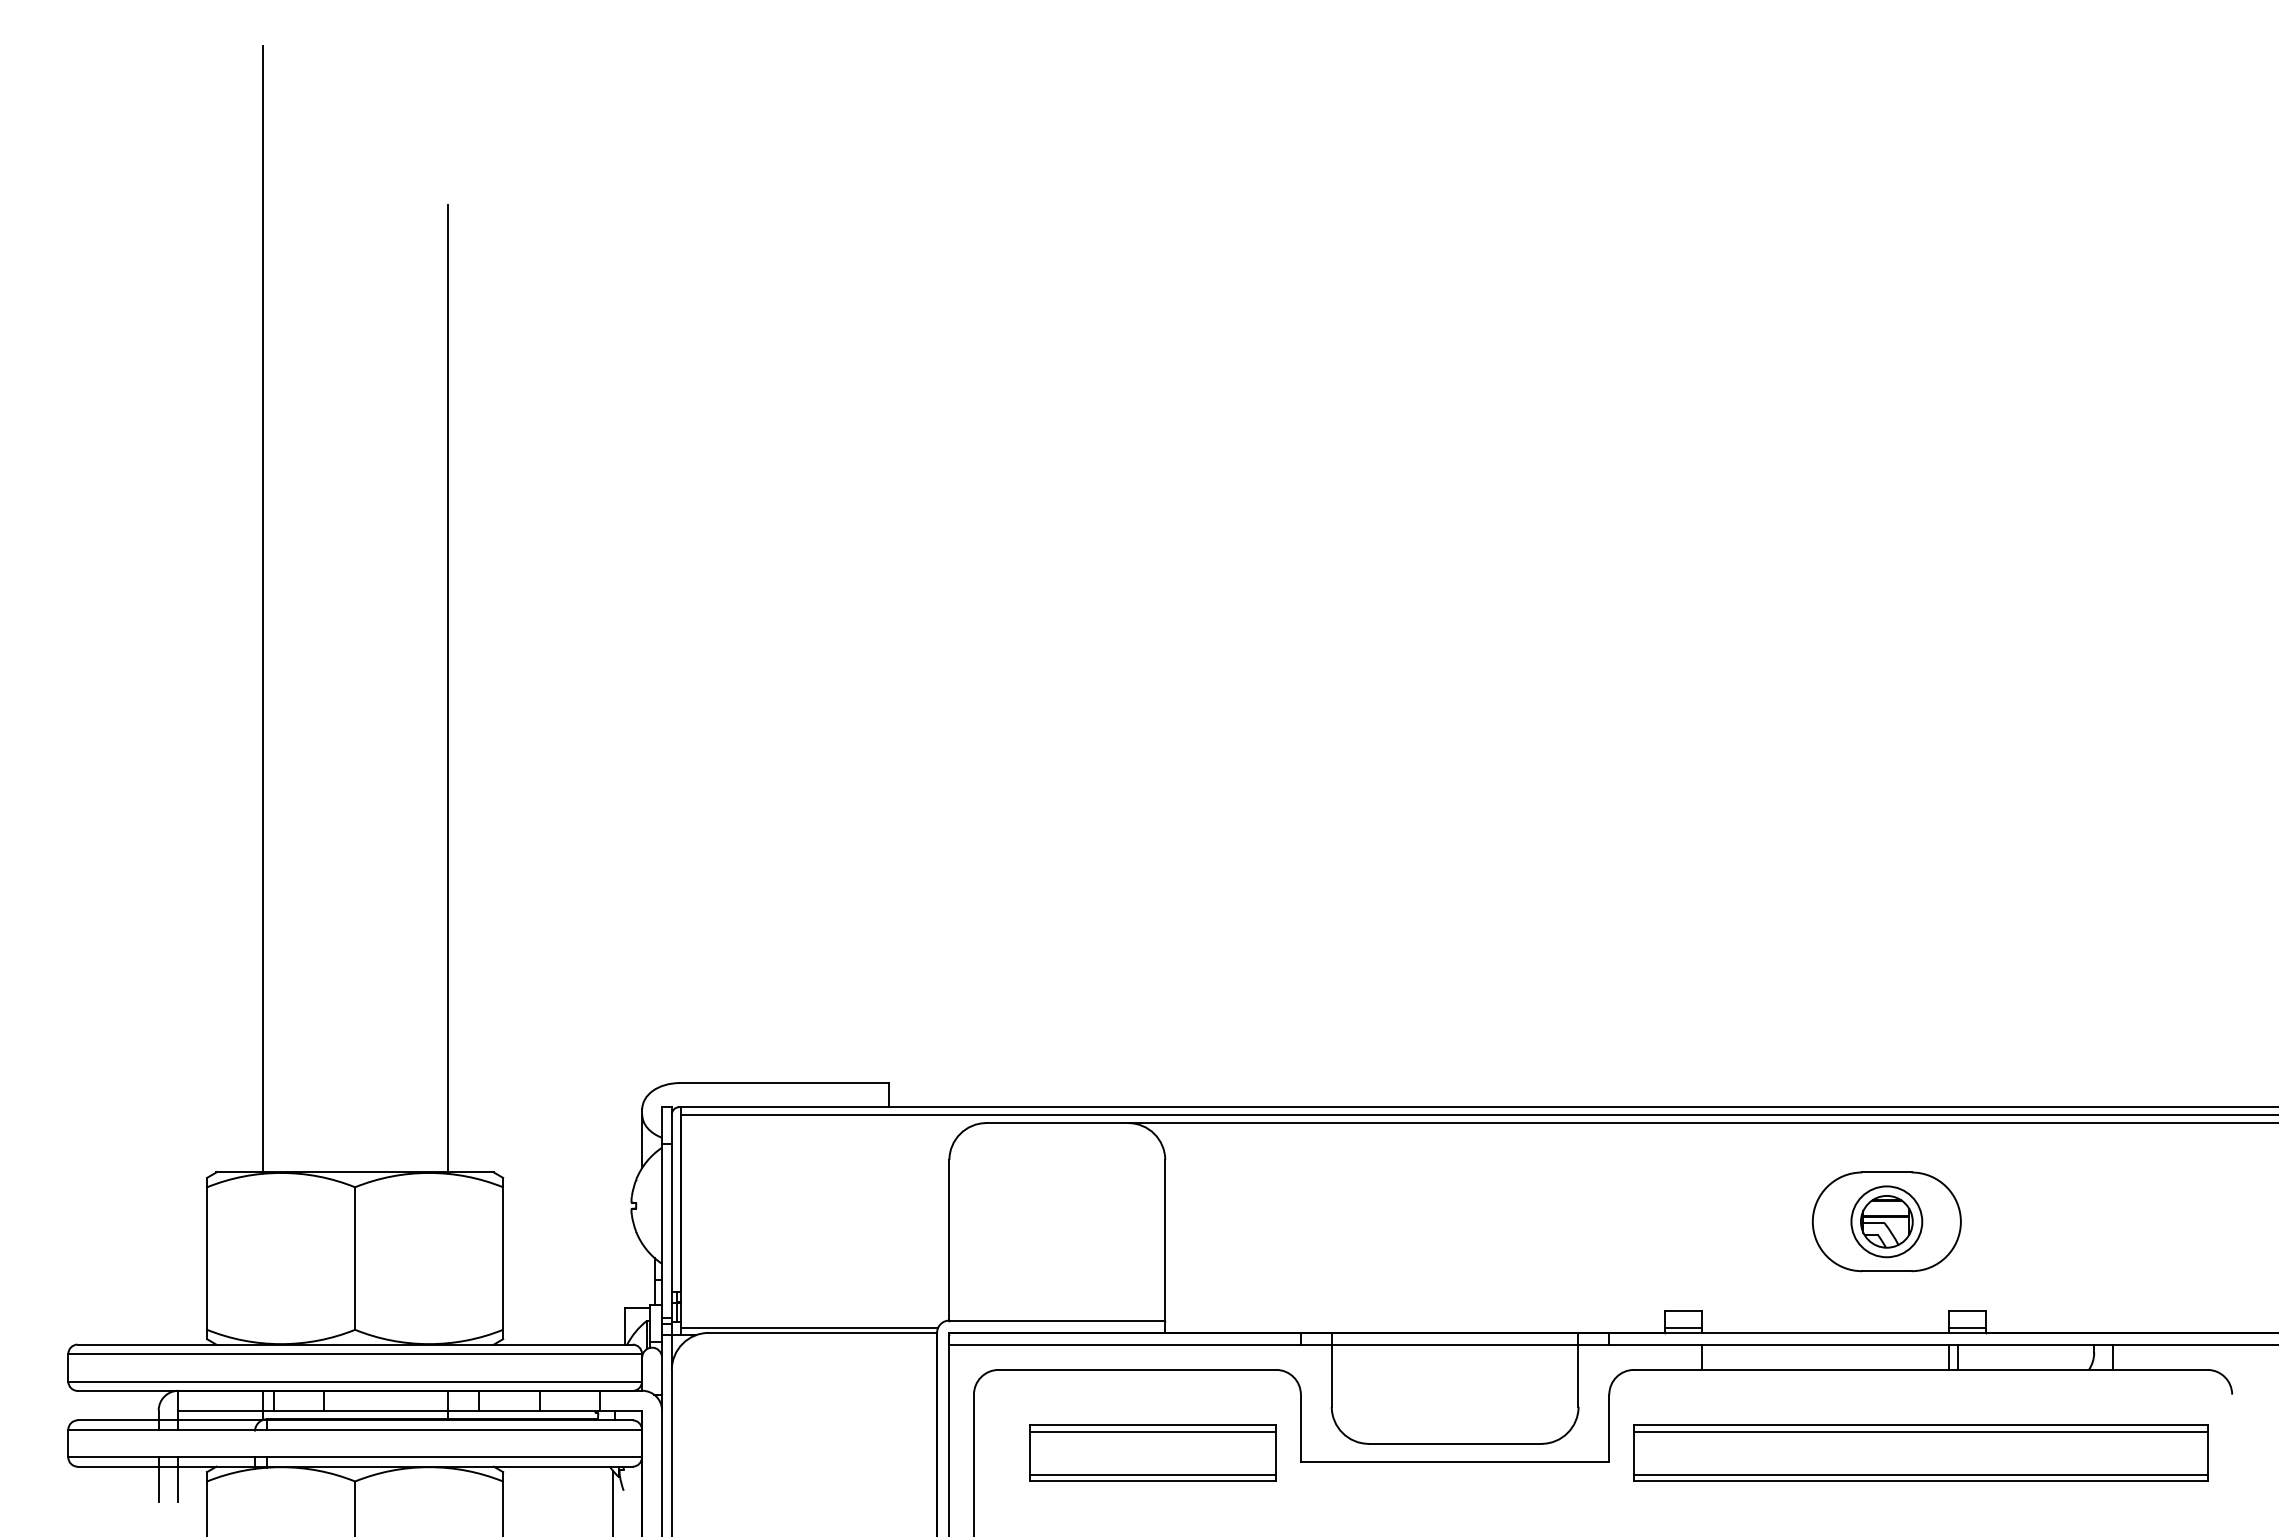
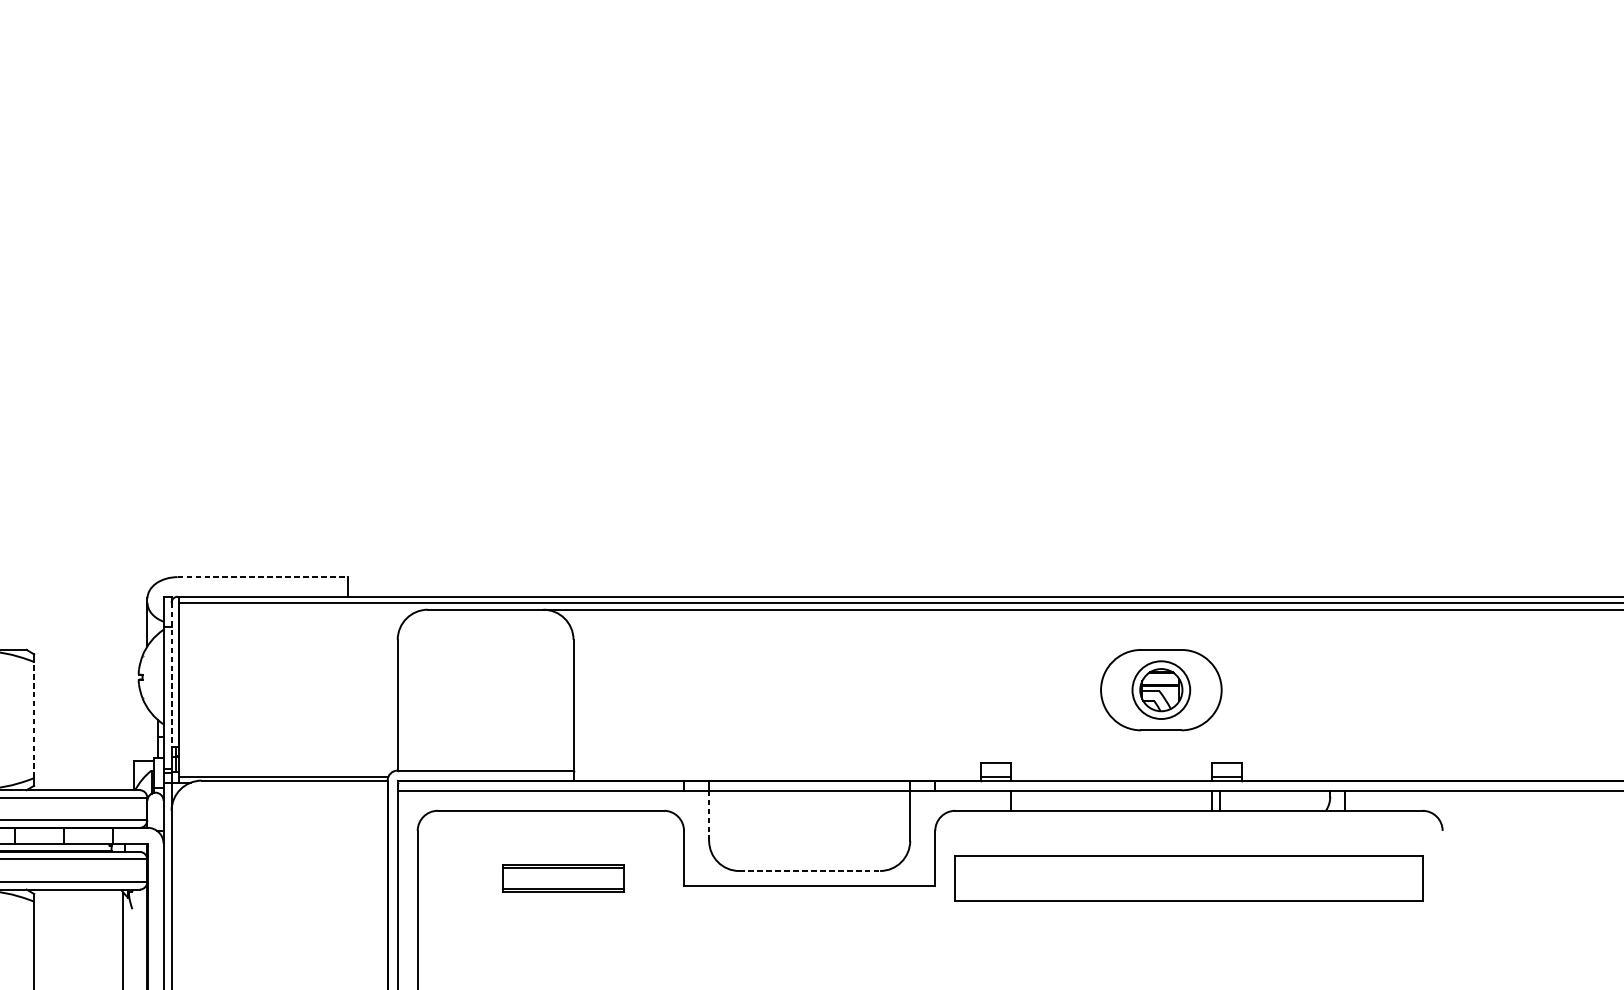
line: (784, 1083) -> (263, 577), solid -> dashed
line: (671, 1203) -> (171, 675), solid -> dashed
line: (503, 1258) -> (34, 720), solid -> dashed
line: (1331, 1376) -> (708, 816), solid -> dashed
line: (1920, 1431) -> (1188, 860), removed
line: (1455, 1443) -> (809, 870), solid -> dashed
part: (1152, 1452) -> (563, 878), size x0.6
line: (1920, 1474) -> (1188, 895), removed

